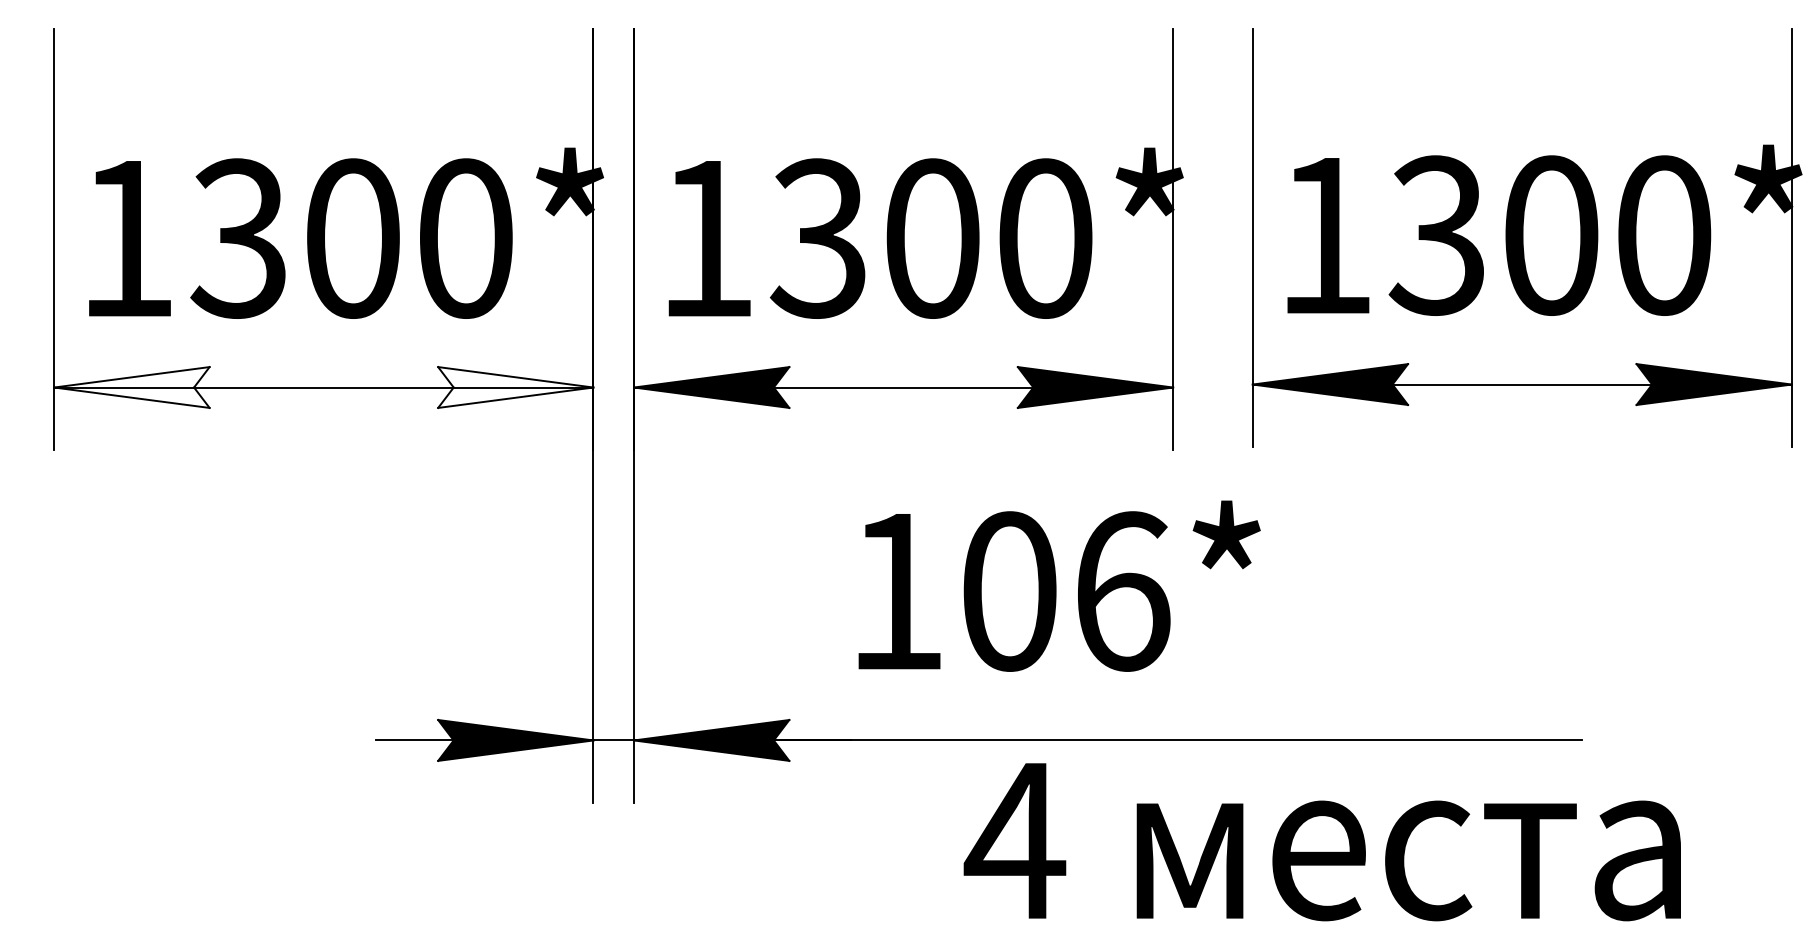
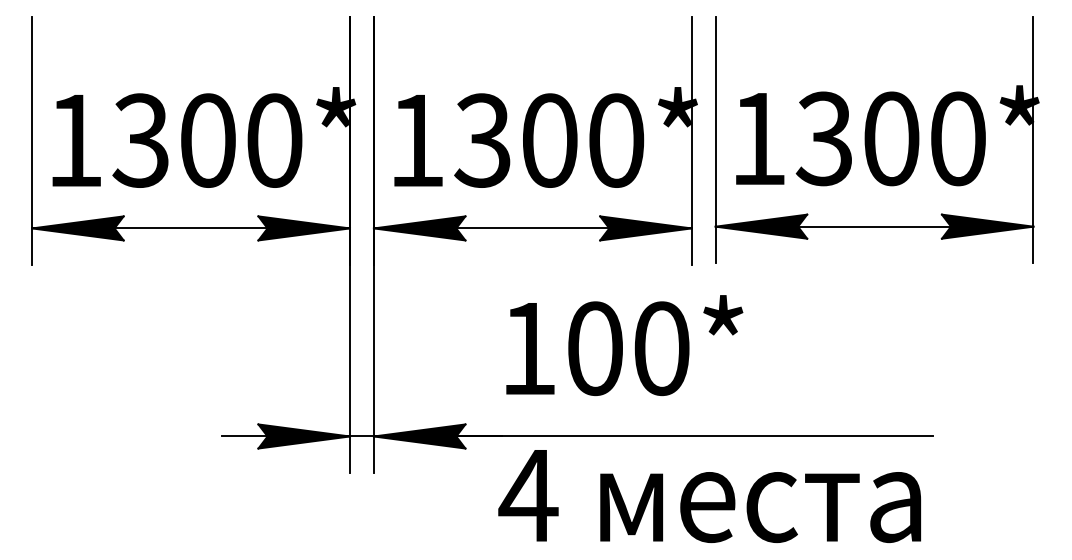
part: (1525, 236) -> (876, 139), moved
fill: (131, 387) -> (77, 228), added
fill: (514, 387) -> (303, 228), added
text: (1123, 591) -> (662, 348), 106* -> 100*
text: (1322, 842) -> (709, 496), moved

